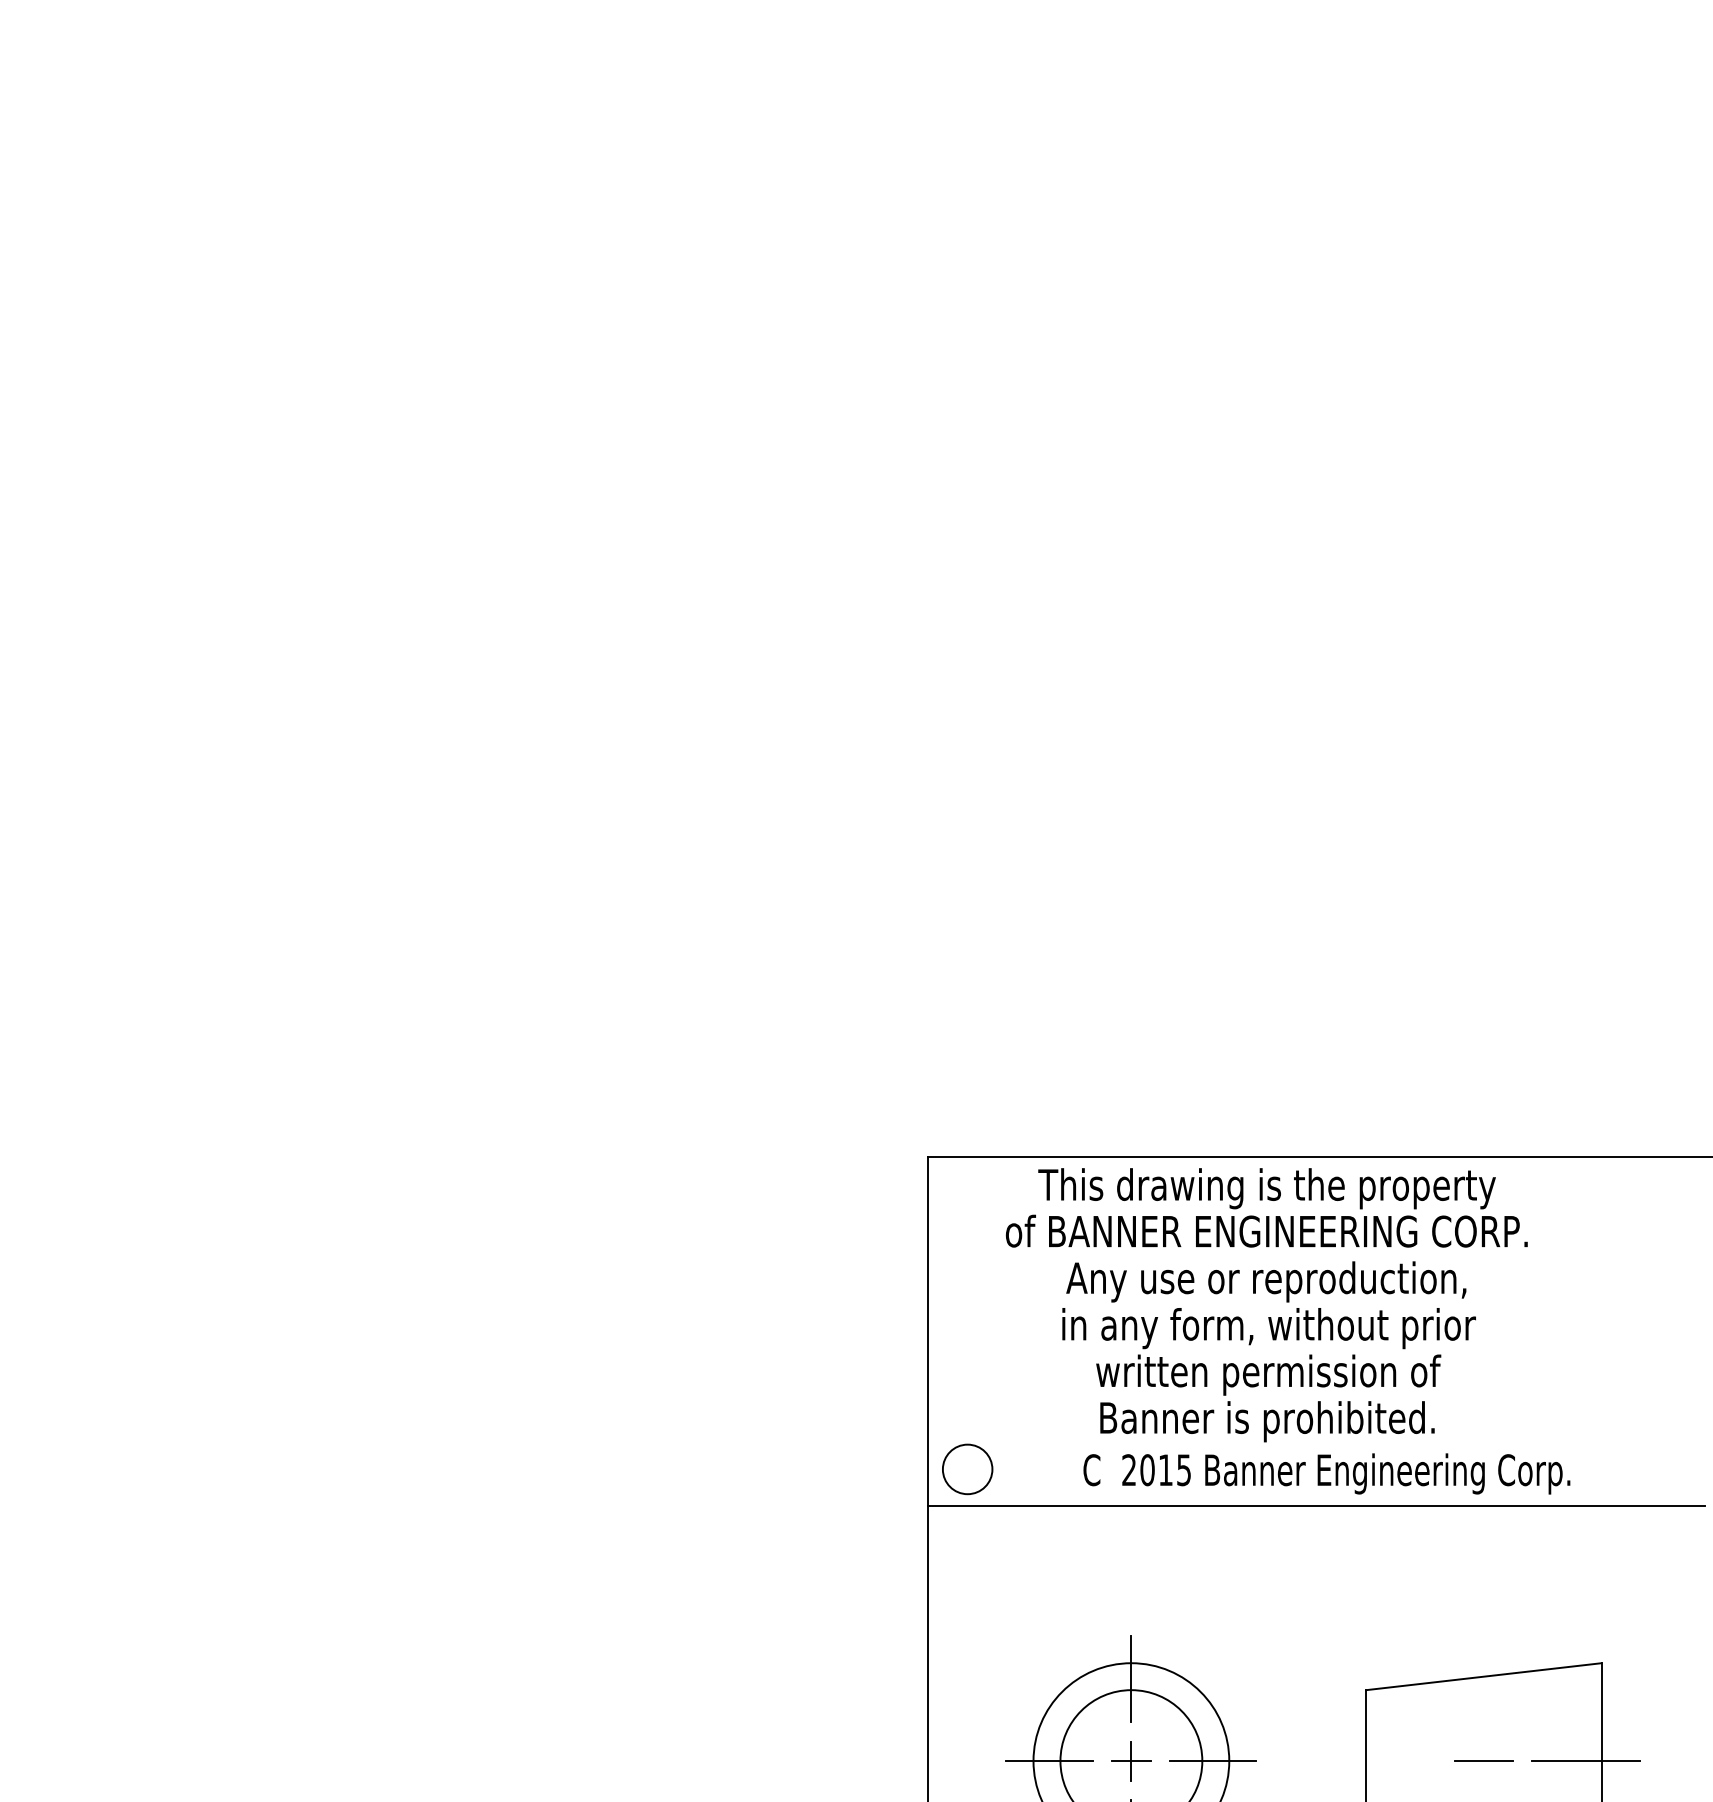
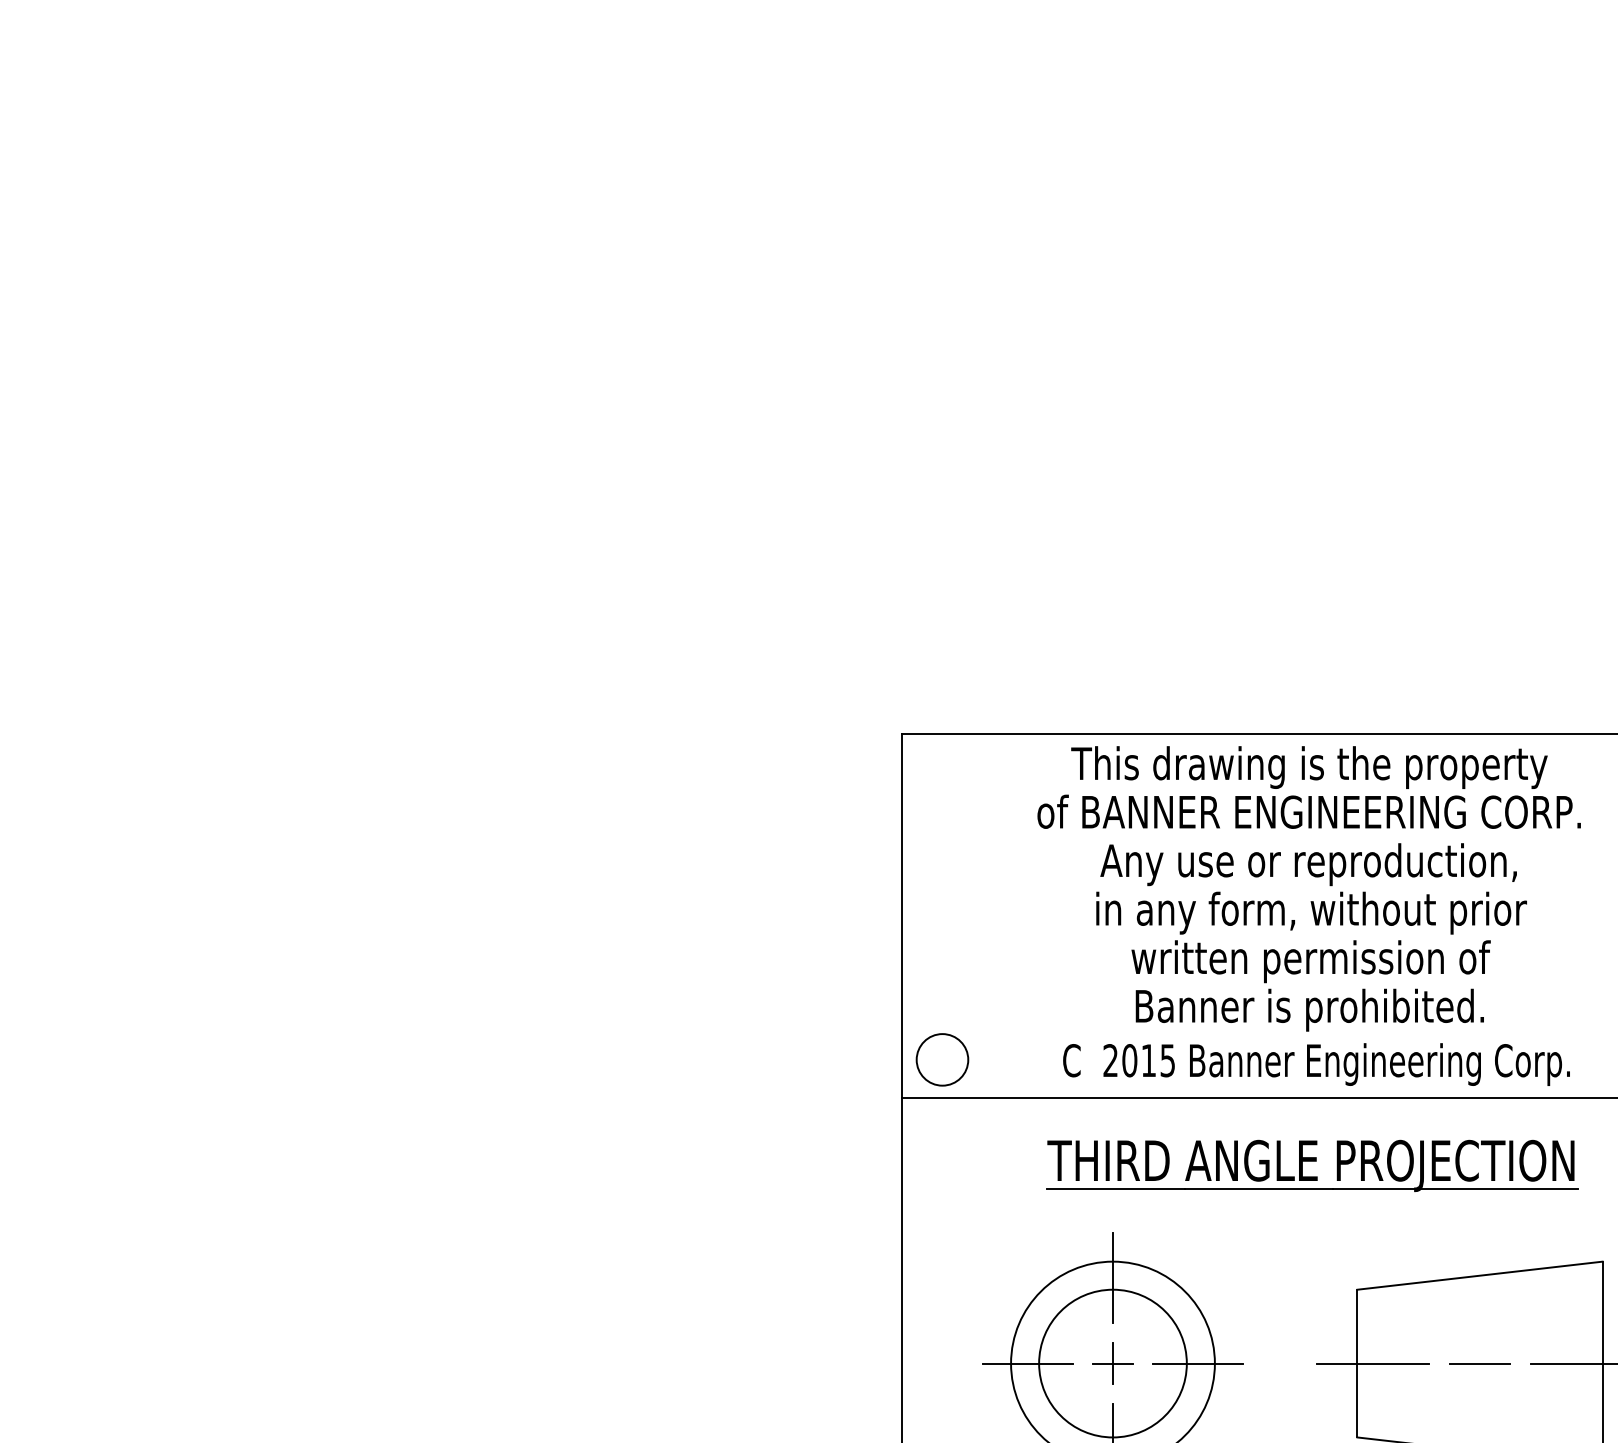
text: (1266, 1305) -> (1308, 889), moved
part: (1322, 1571) -> (1311, 1166), added
line: (1381, 1761) -> (1373, 1364), added

